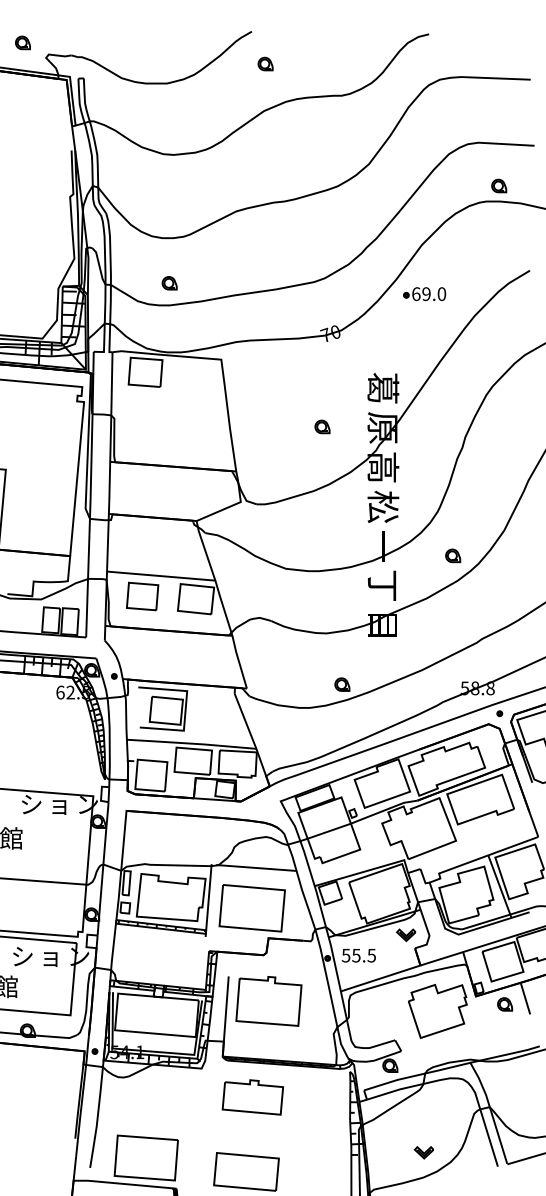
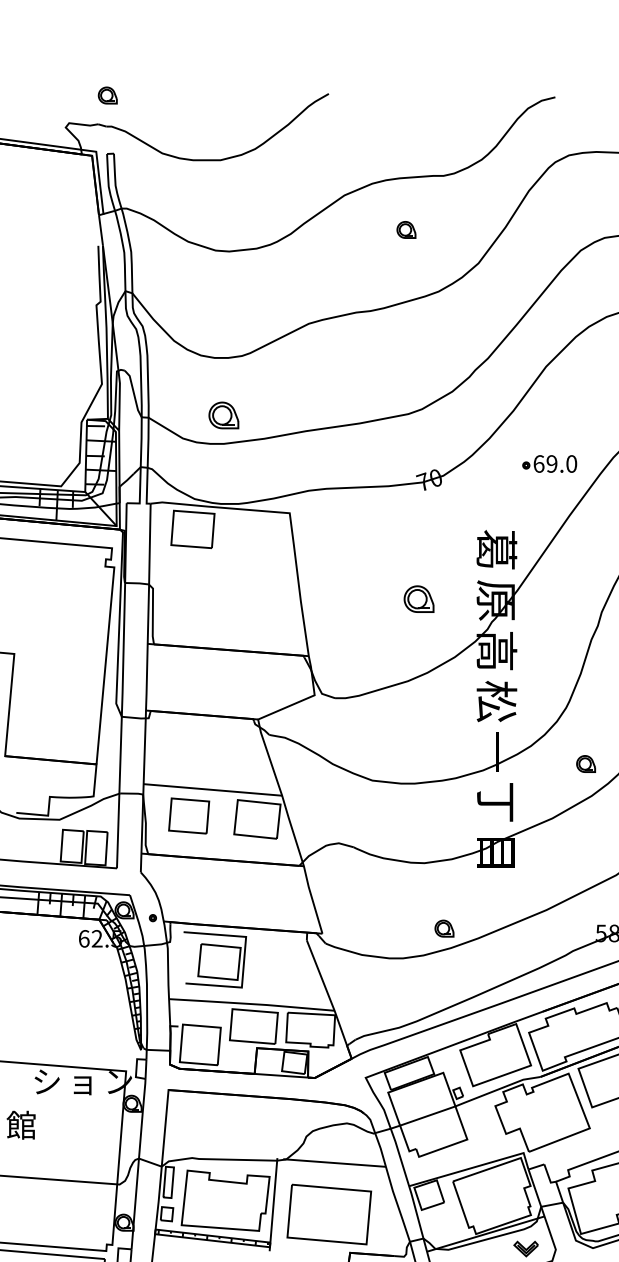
part: (22, 42) -> (107, 95), moved
part: (265, 63) -> (406, 229), moved
part: (169, 283) -> (223, 415), size x1.6
part: (424, 294) -> (549, 464), moved
part: (322, 426) -> (419, 598), size x1.6

